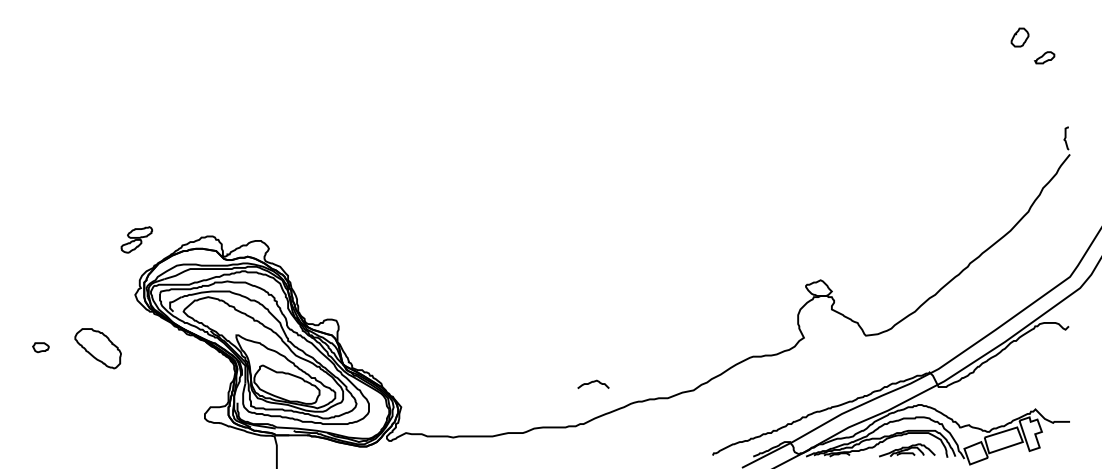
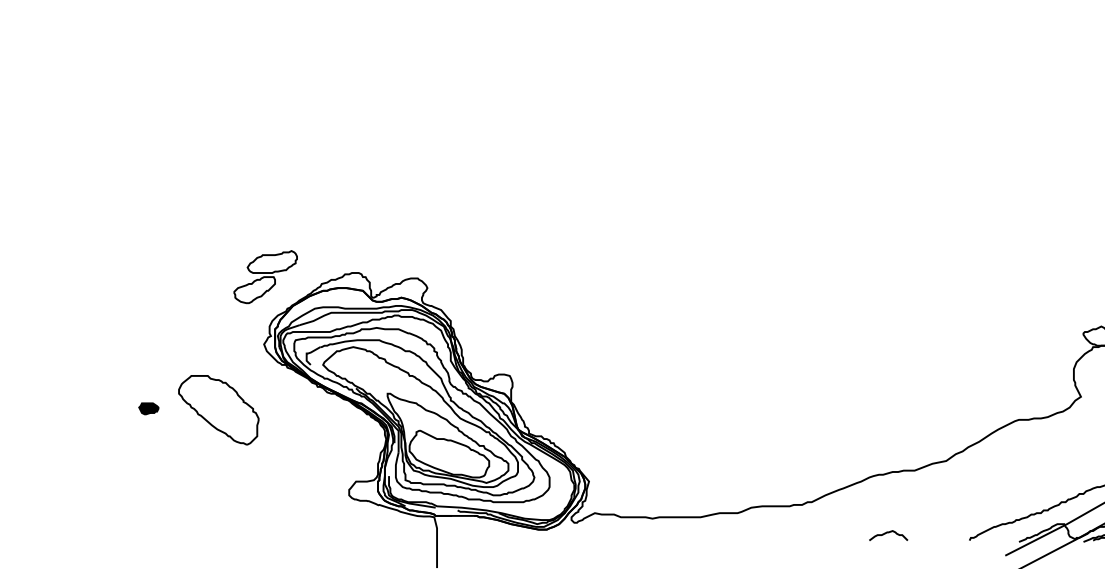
part: (136, 239) -> (265, 276), size x1.67
fill: (40, 347) -> (148, 408), added
part: (97, 348) -> (217, 409), size x1.43
curve: (593, 382) -> (888, 533), moved

